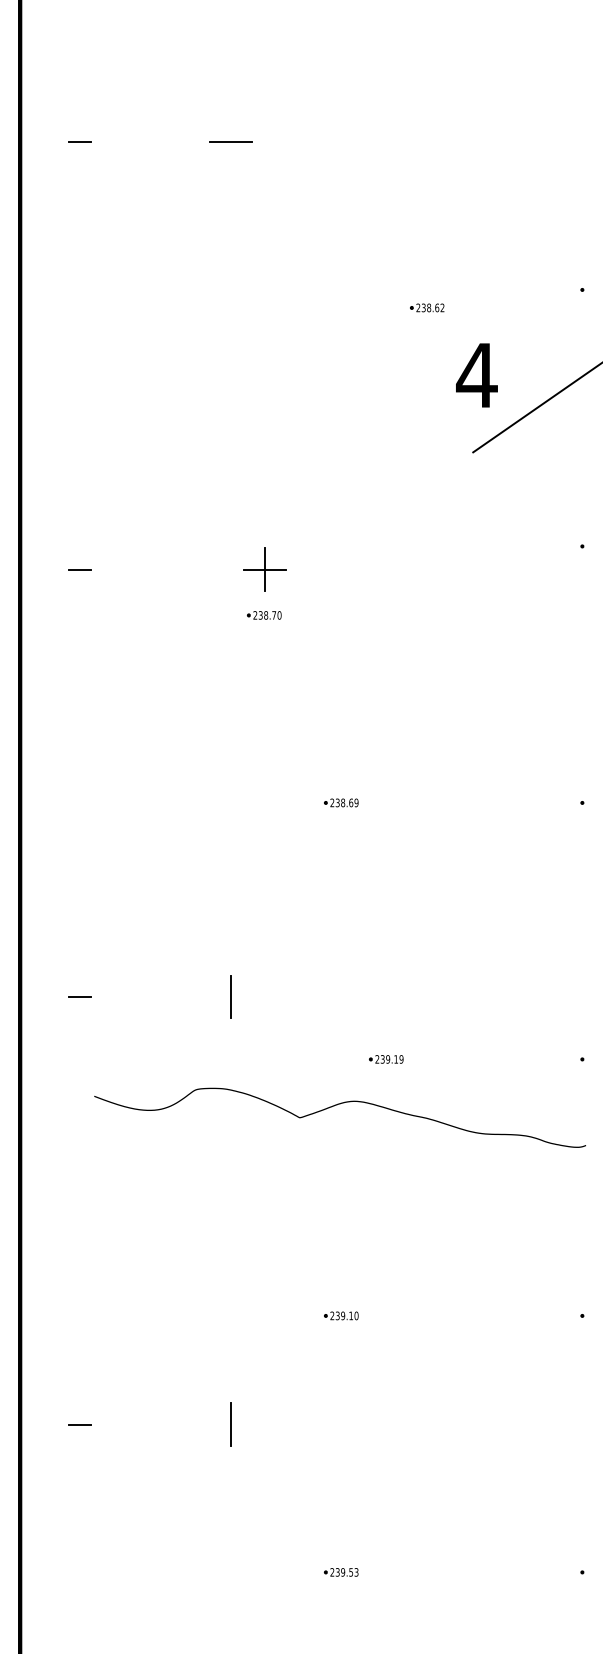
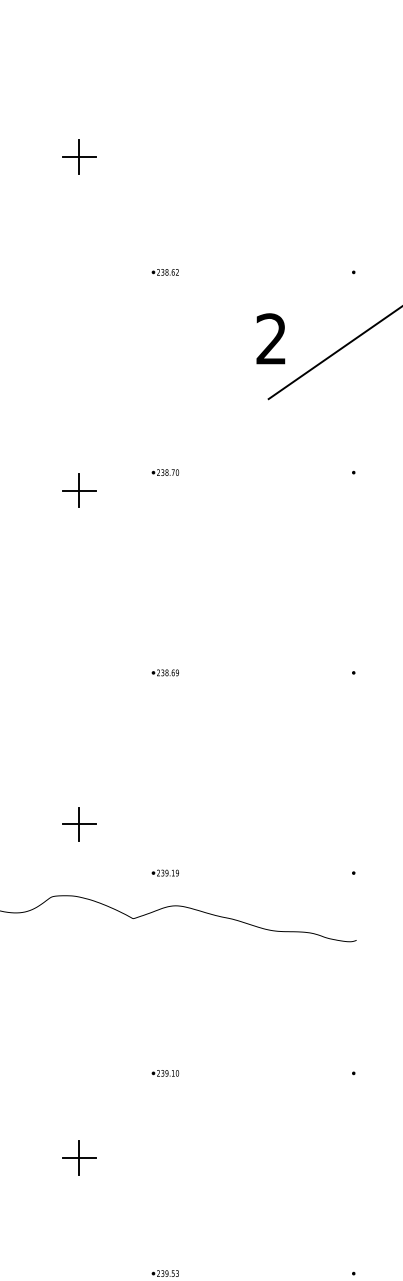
line: (231, 141) -> (79, 156), added
part: (427, 307) -> (165, 272), moved
text: (476, 374) -> (271, 338), 4 -> 2
part: (264, 569) -> (79, 490), moved
part: (264, 615) -> (165, 472), moved
line: (230, 997) -> (79, 824), added
part: (386, 1059) -> (165, 873), moved
line: (230, 1424) -> (79, 1158), added

